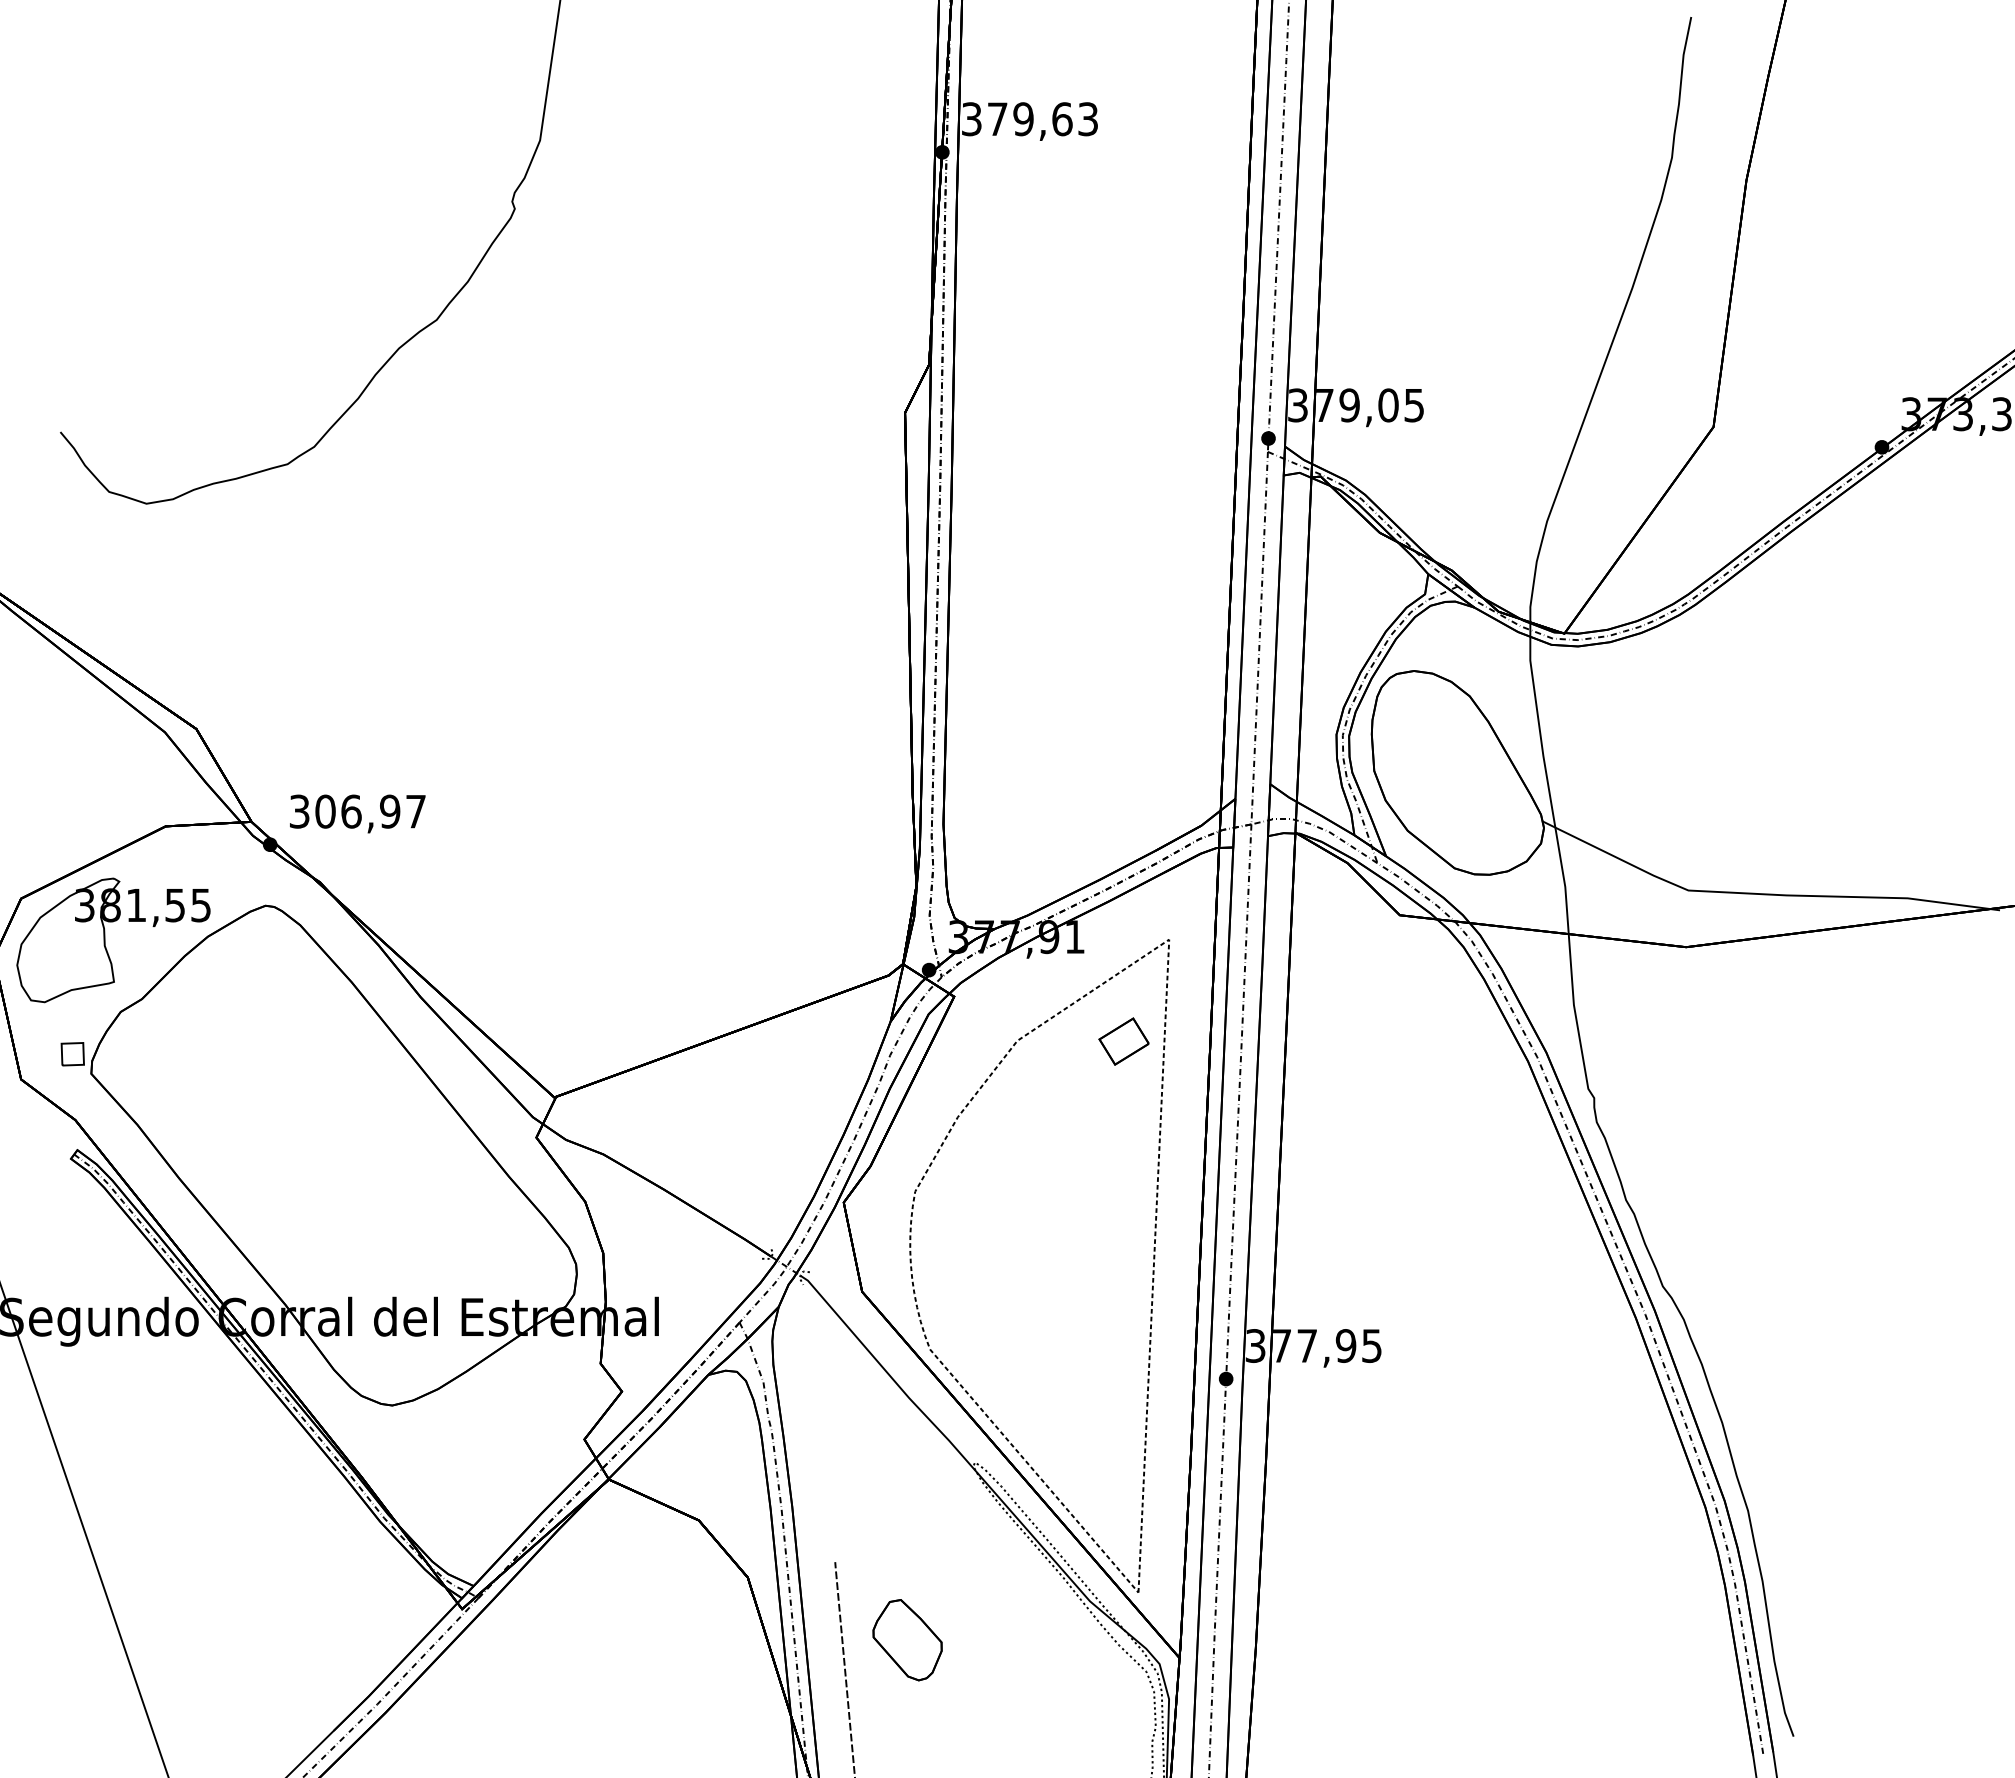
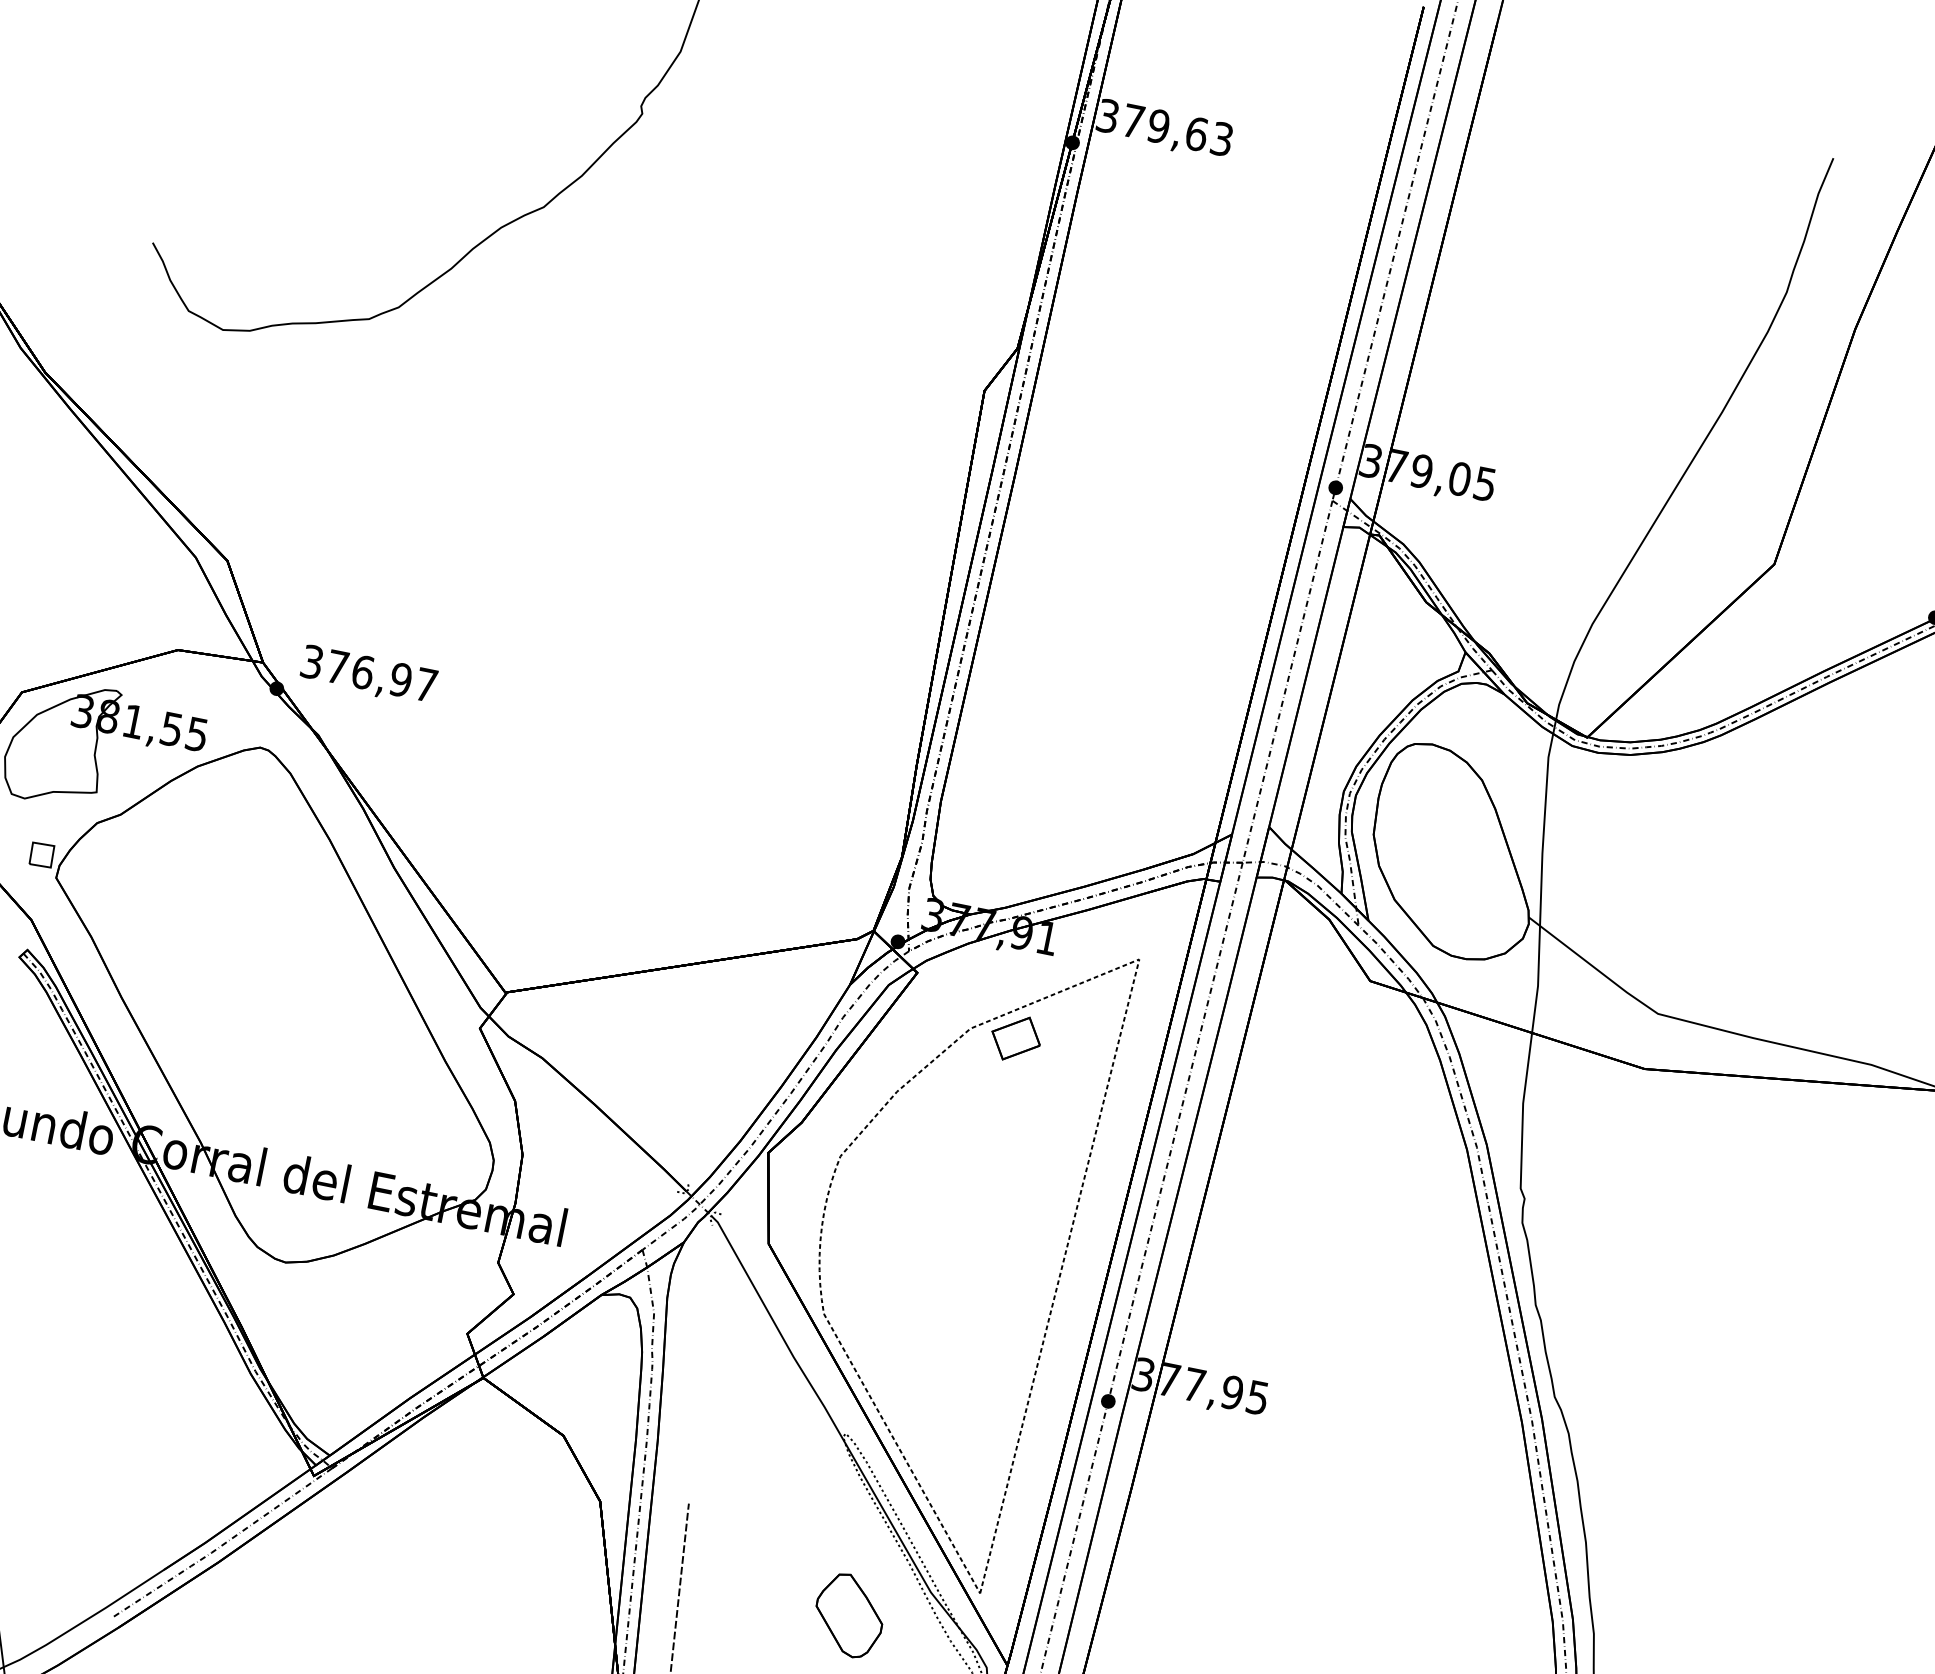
text: (325, 811) -> (337, 667), 306,97 -> 376,97
part: (1123, 1041) -> (1015, 1038), moved
part: (907, 1640) -> (849, 1615), moved

